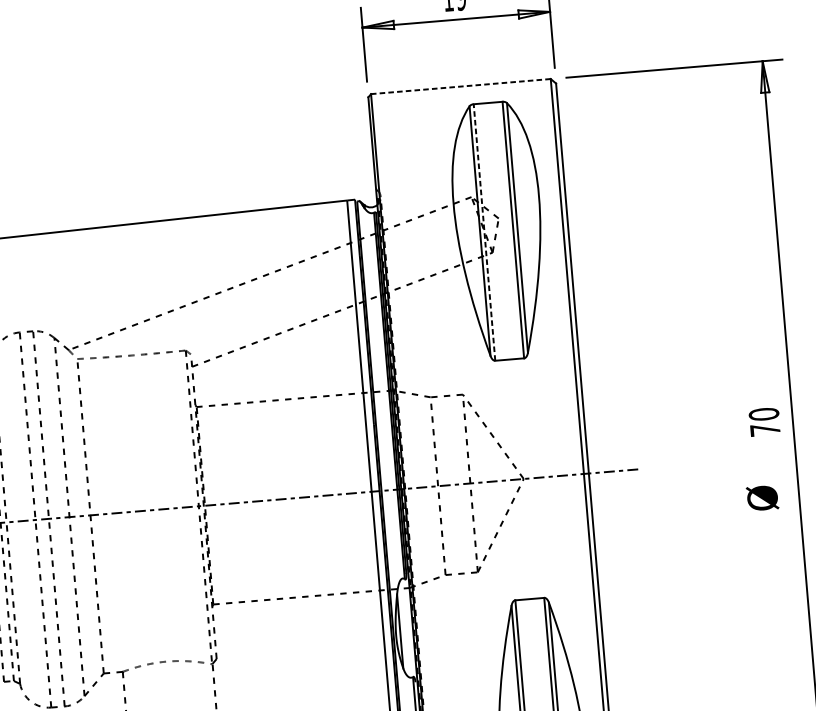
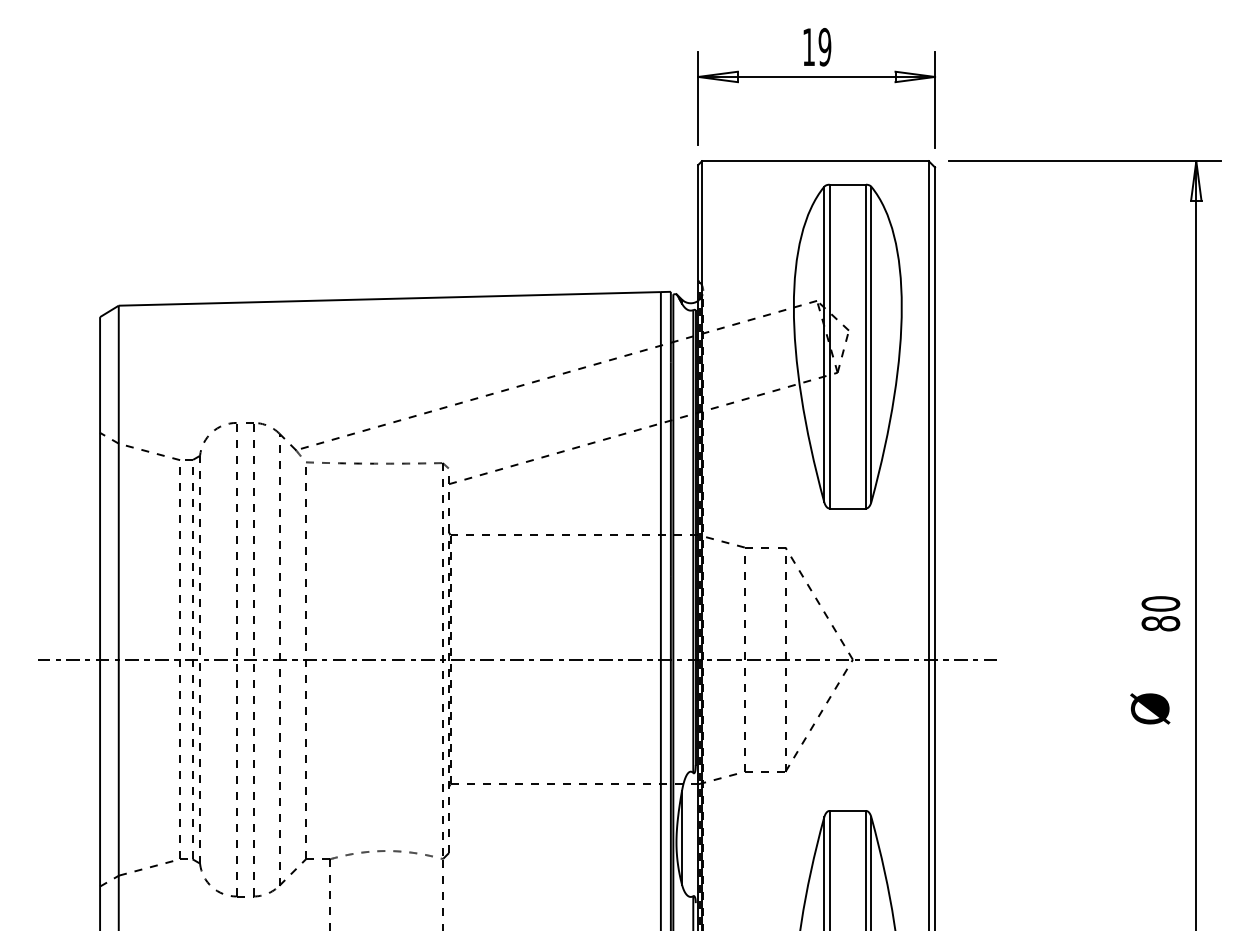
line: (460, 86) -> (814, 161), dashed -> solid
line: (484, 232) -> (829, 346), dashed -> solid
text: (765, 429) -> (1160, 623), 70 -> 80

